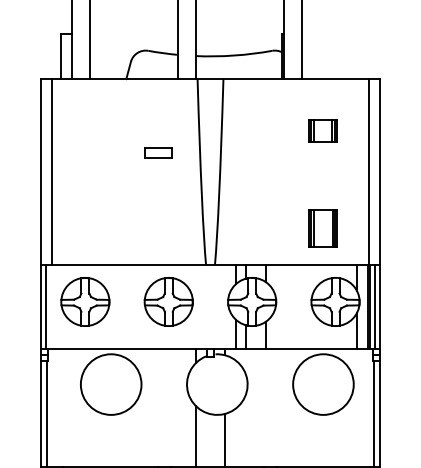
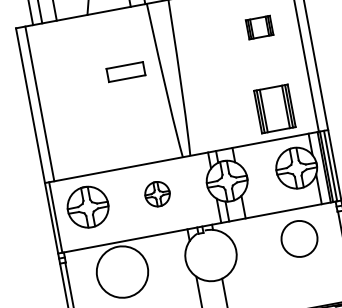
part: (158, 152) -> (125, 71), size x1.6
part: (322, 228) -> (274, 108), size x1.4
part: (168, 301) -> (157, 193), size x0.6
circle: (323, 384) -> (299, 238), size x0.7

